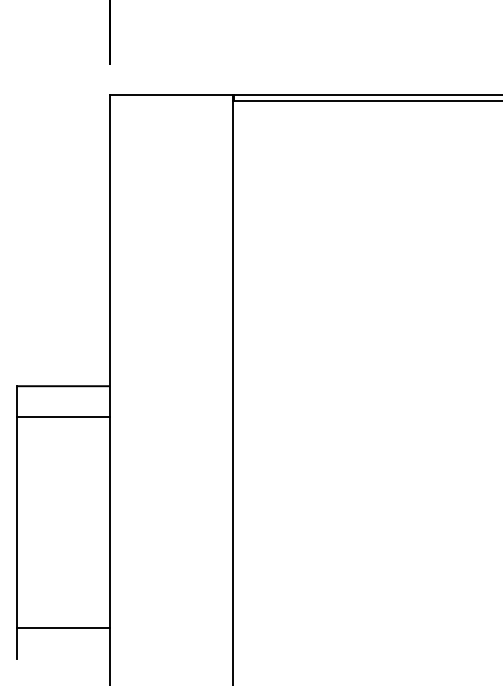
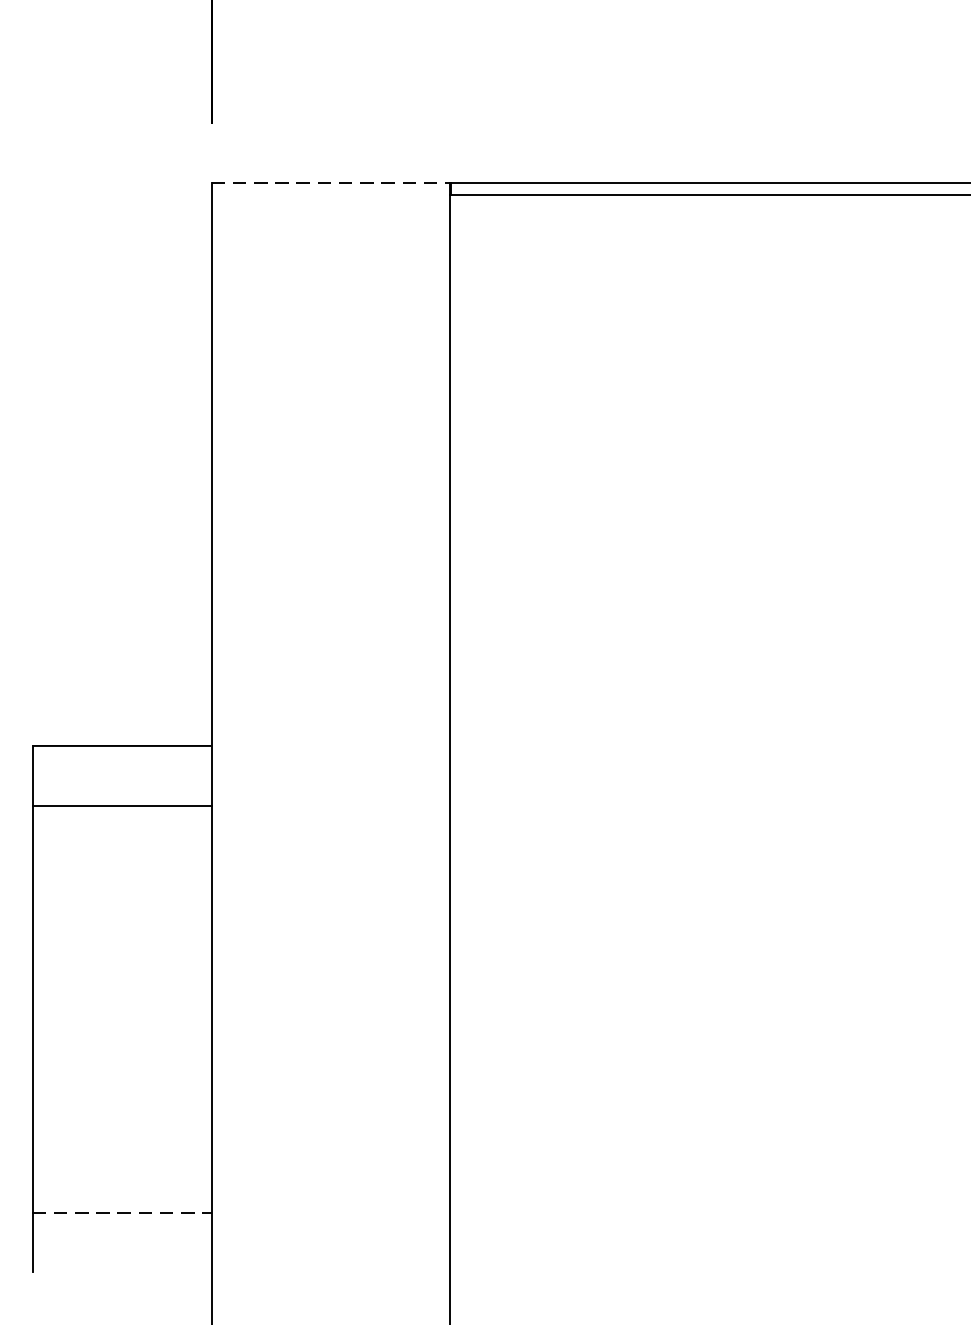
line: (171, 94) -> (331, 182), solid -> dashed
line: (63, 627) -> (122, 1211), solid -> dashed

